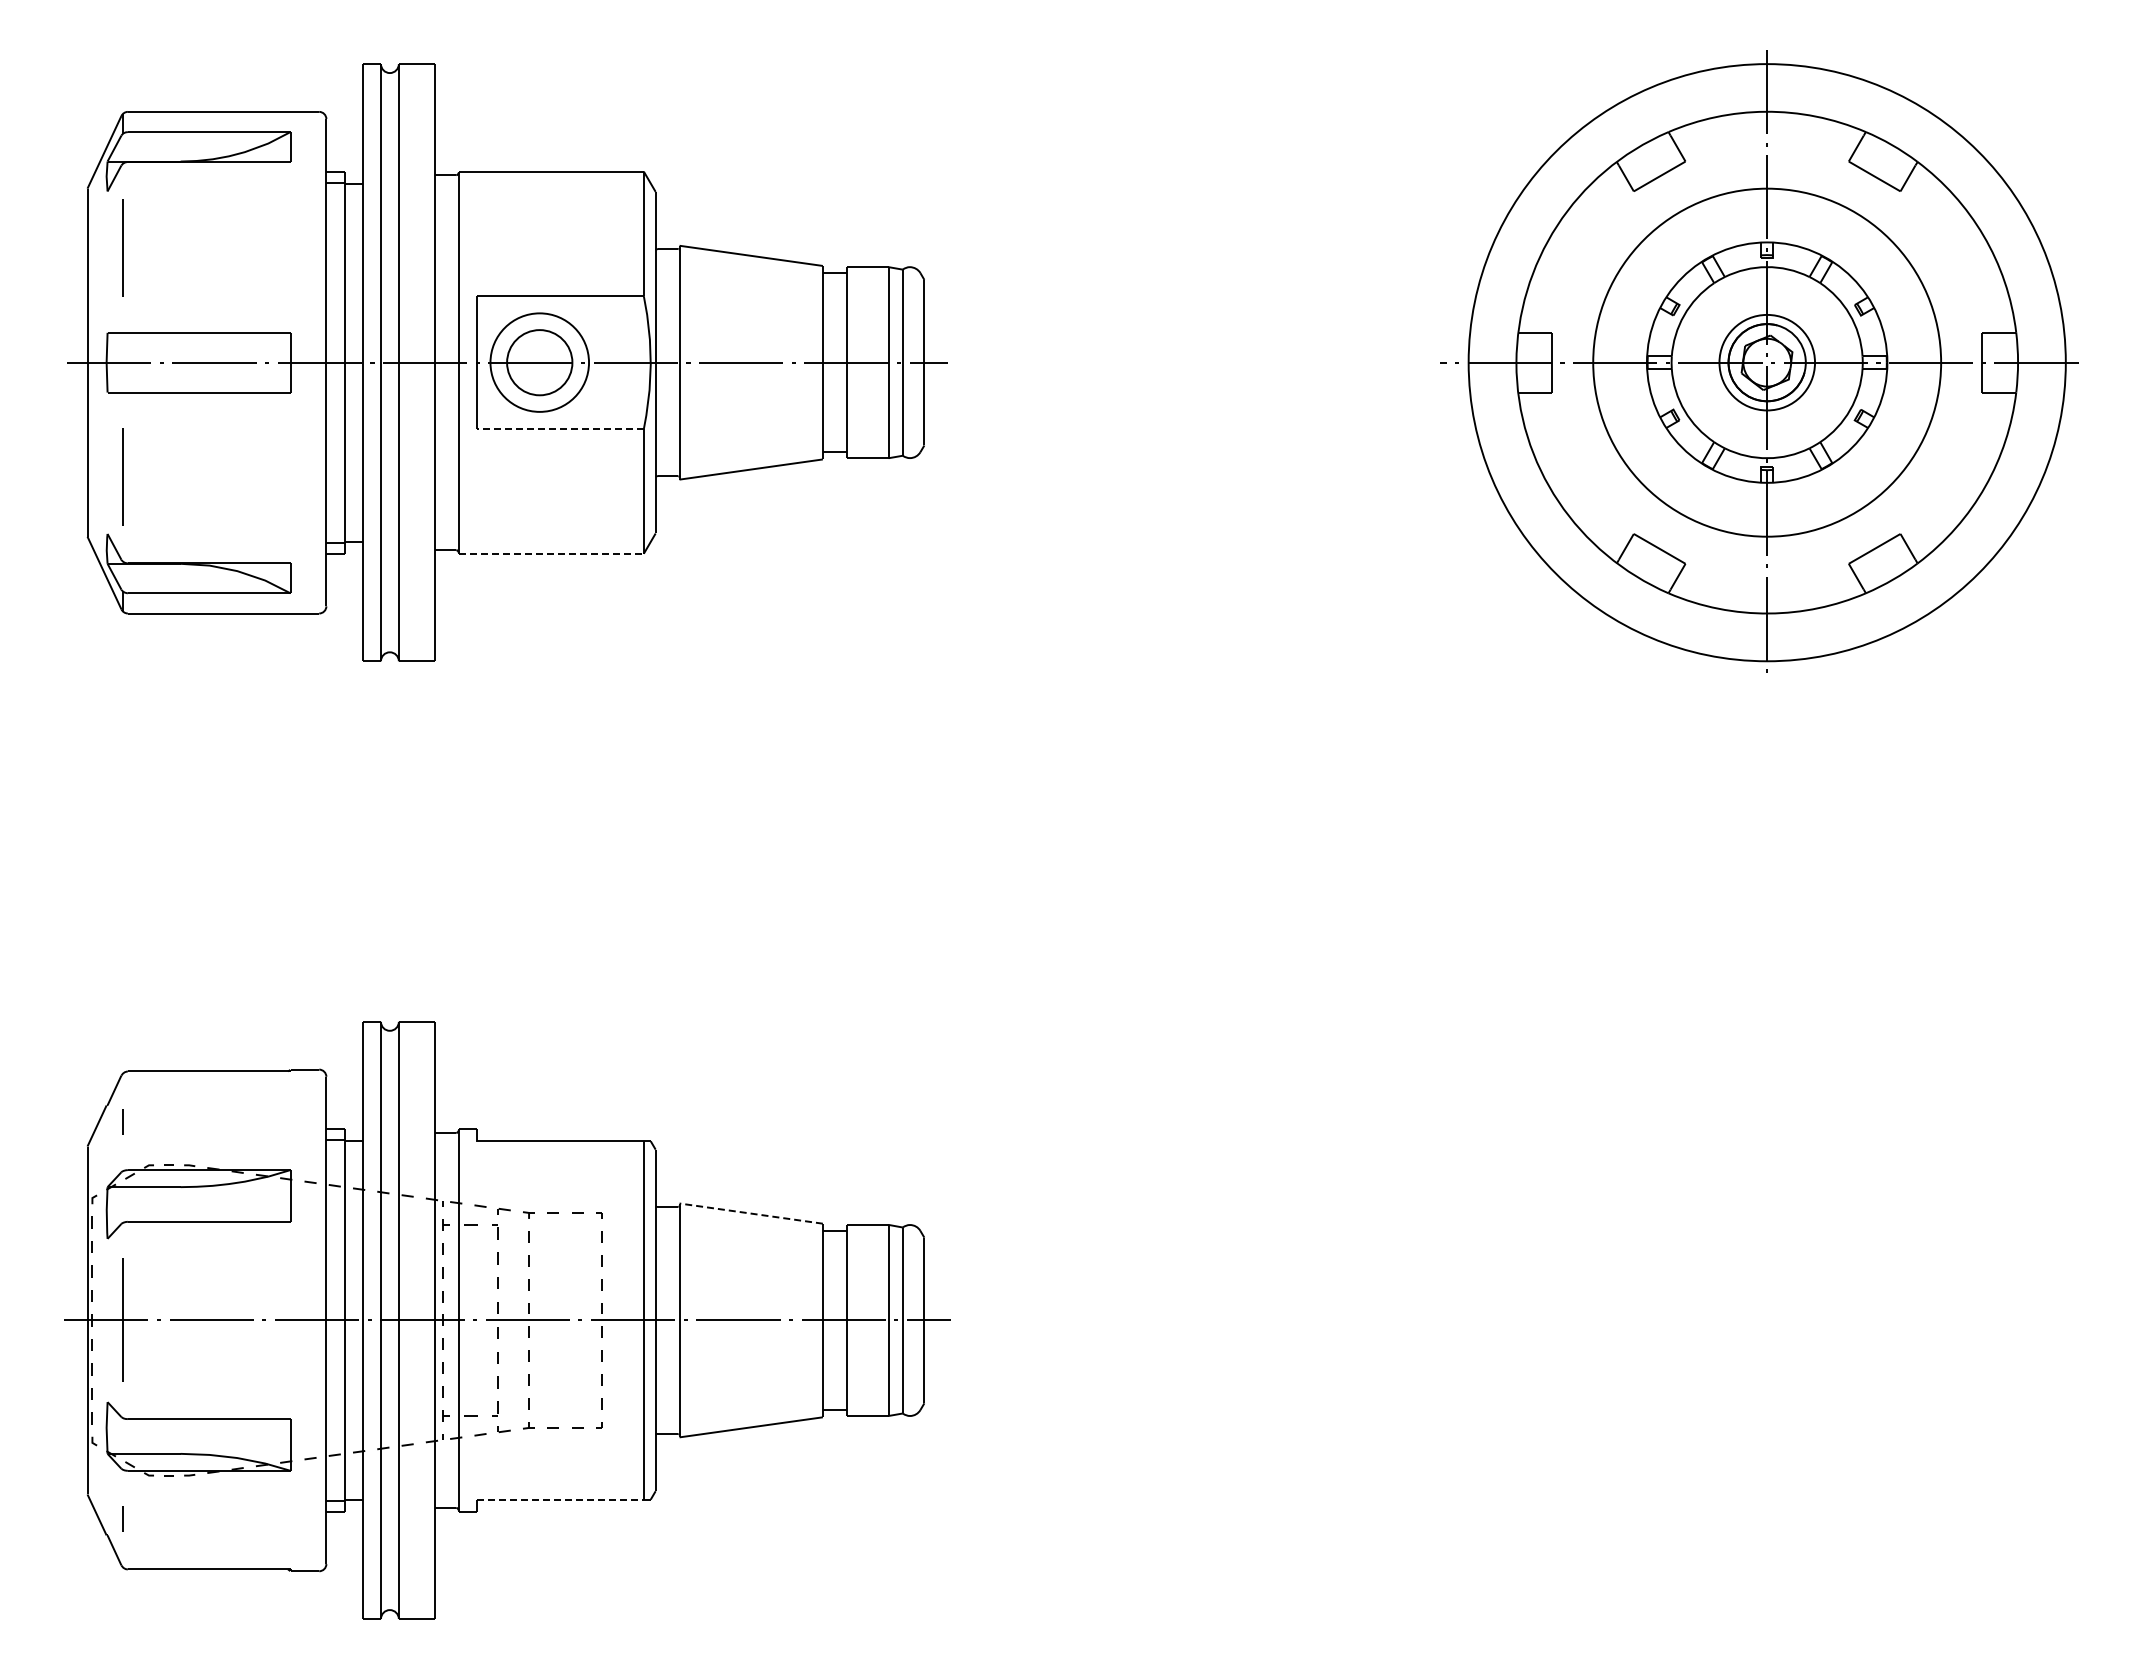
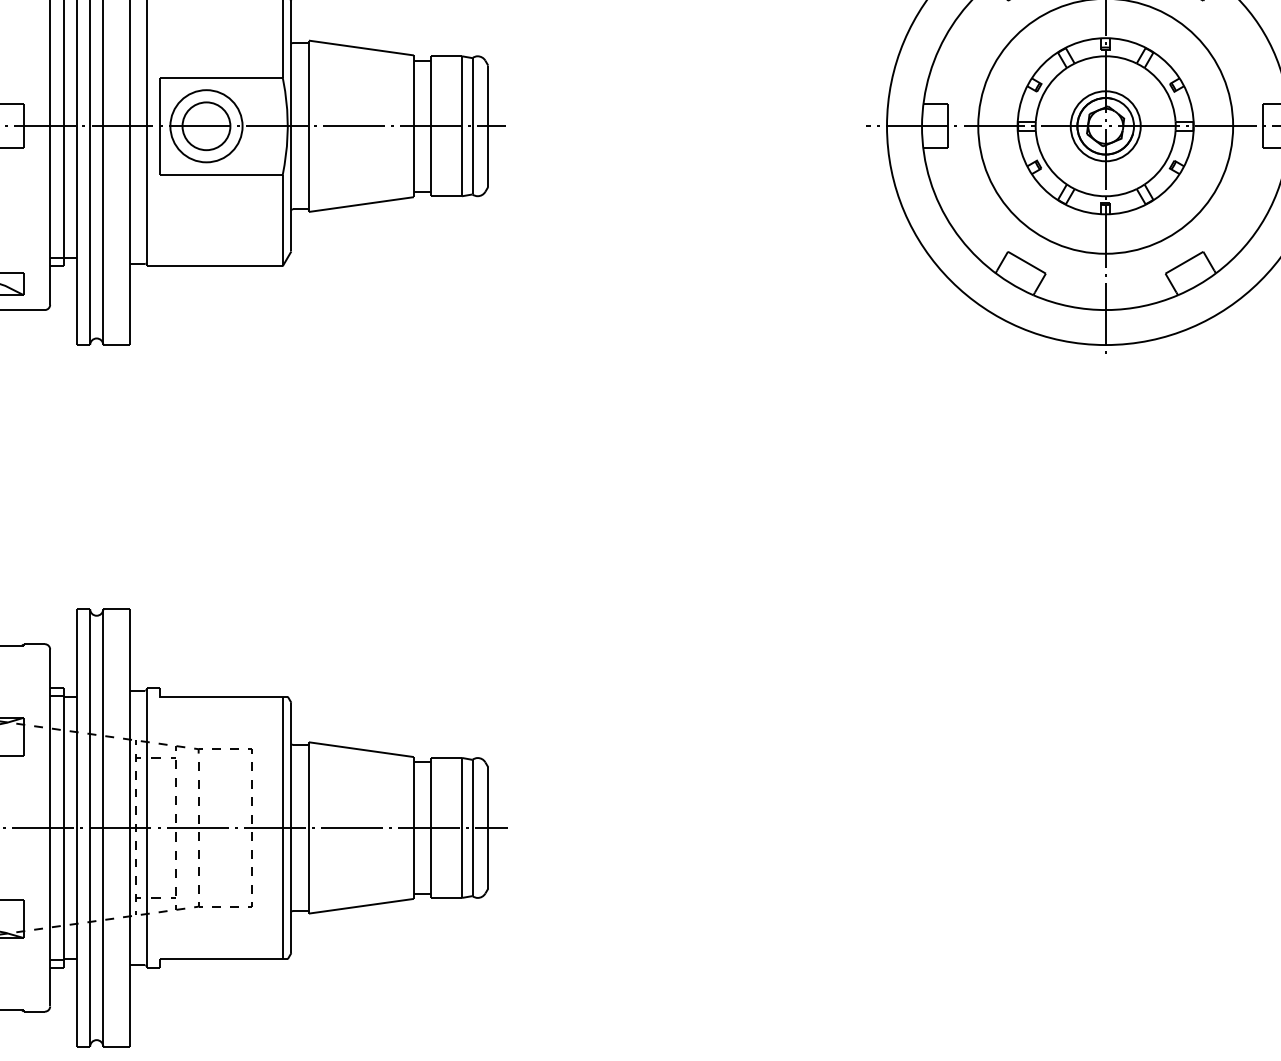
line: (560, 429) -> (221, 175), dashed -> solid
line: (551, 553) -> (215, 266), dashed -> solid
line: (750, 1213) -> (360, 749), dashed -> solid
line: (560, 1499) -> (221, 959), dashed -> solid

